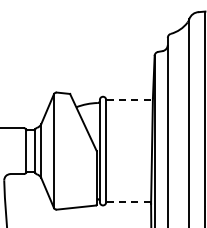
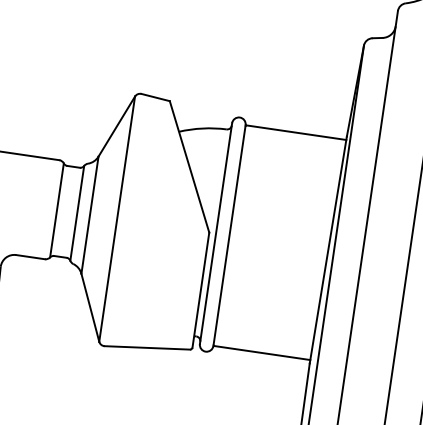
line: (130, 99) -> (298, 132), dashed -> solid
line: (129, 202) -> (263, 353), dashed -> solid

